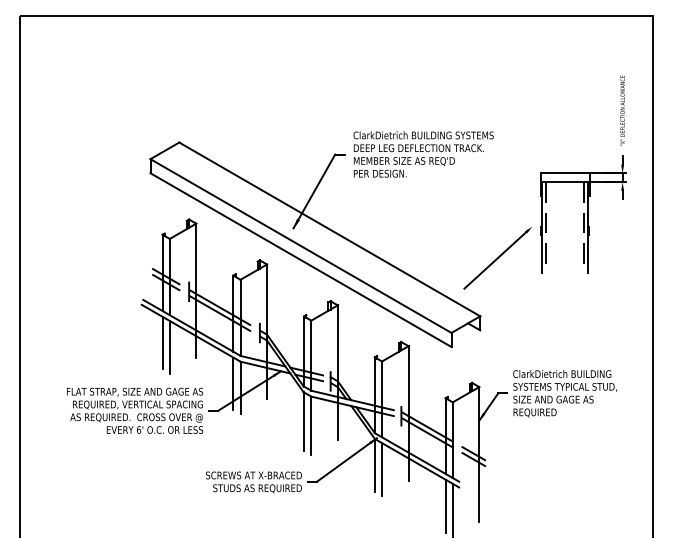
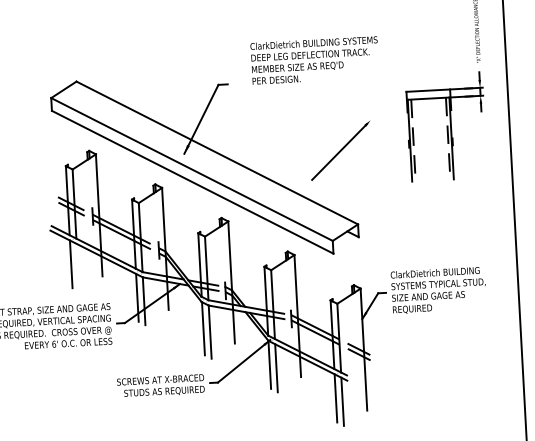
text: (423, 154) -> (314, 60), moved
line: (497, 258) -> (340, 150), moved
line: (169, 346) -> (77, 267), removed

